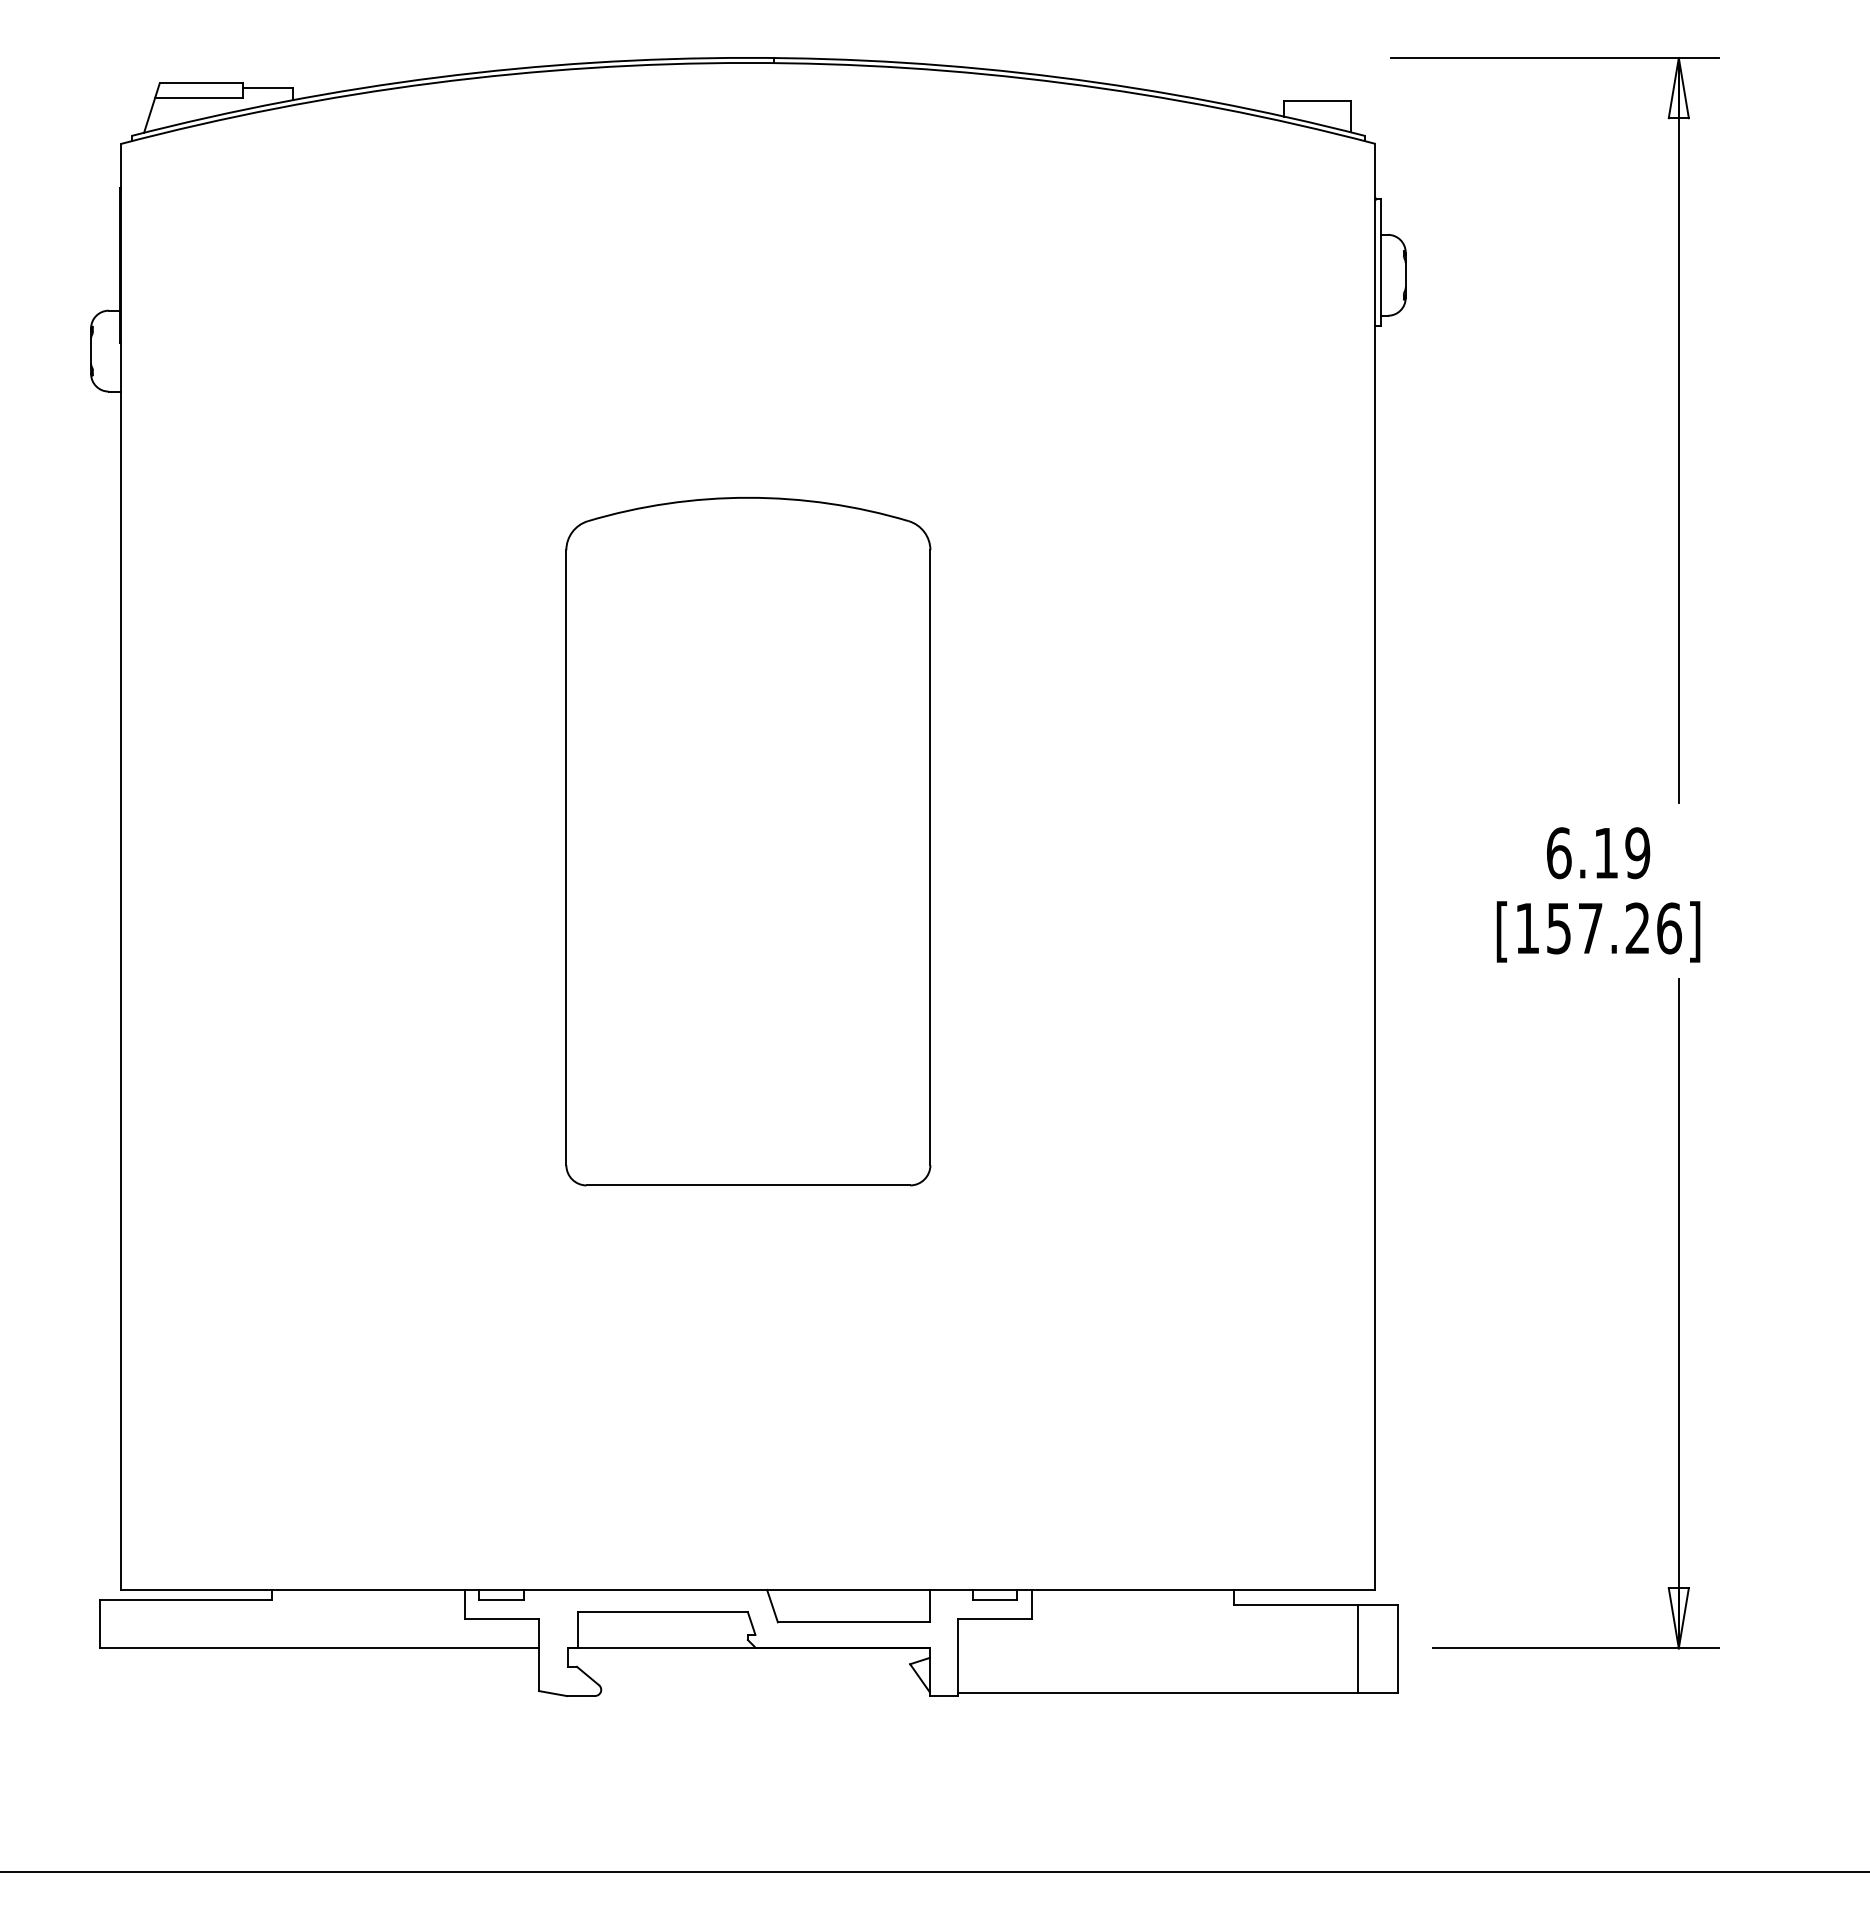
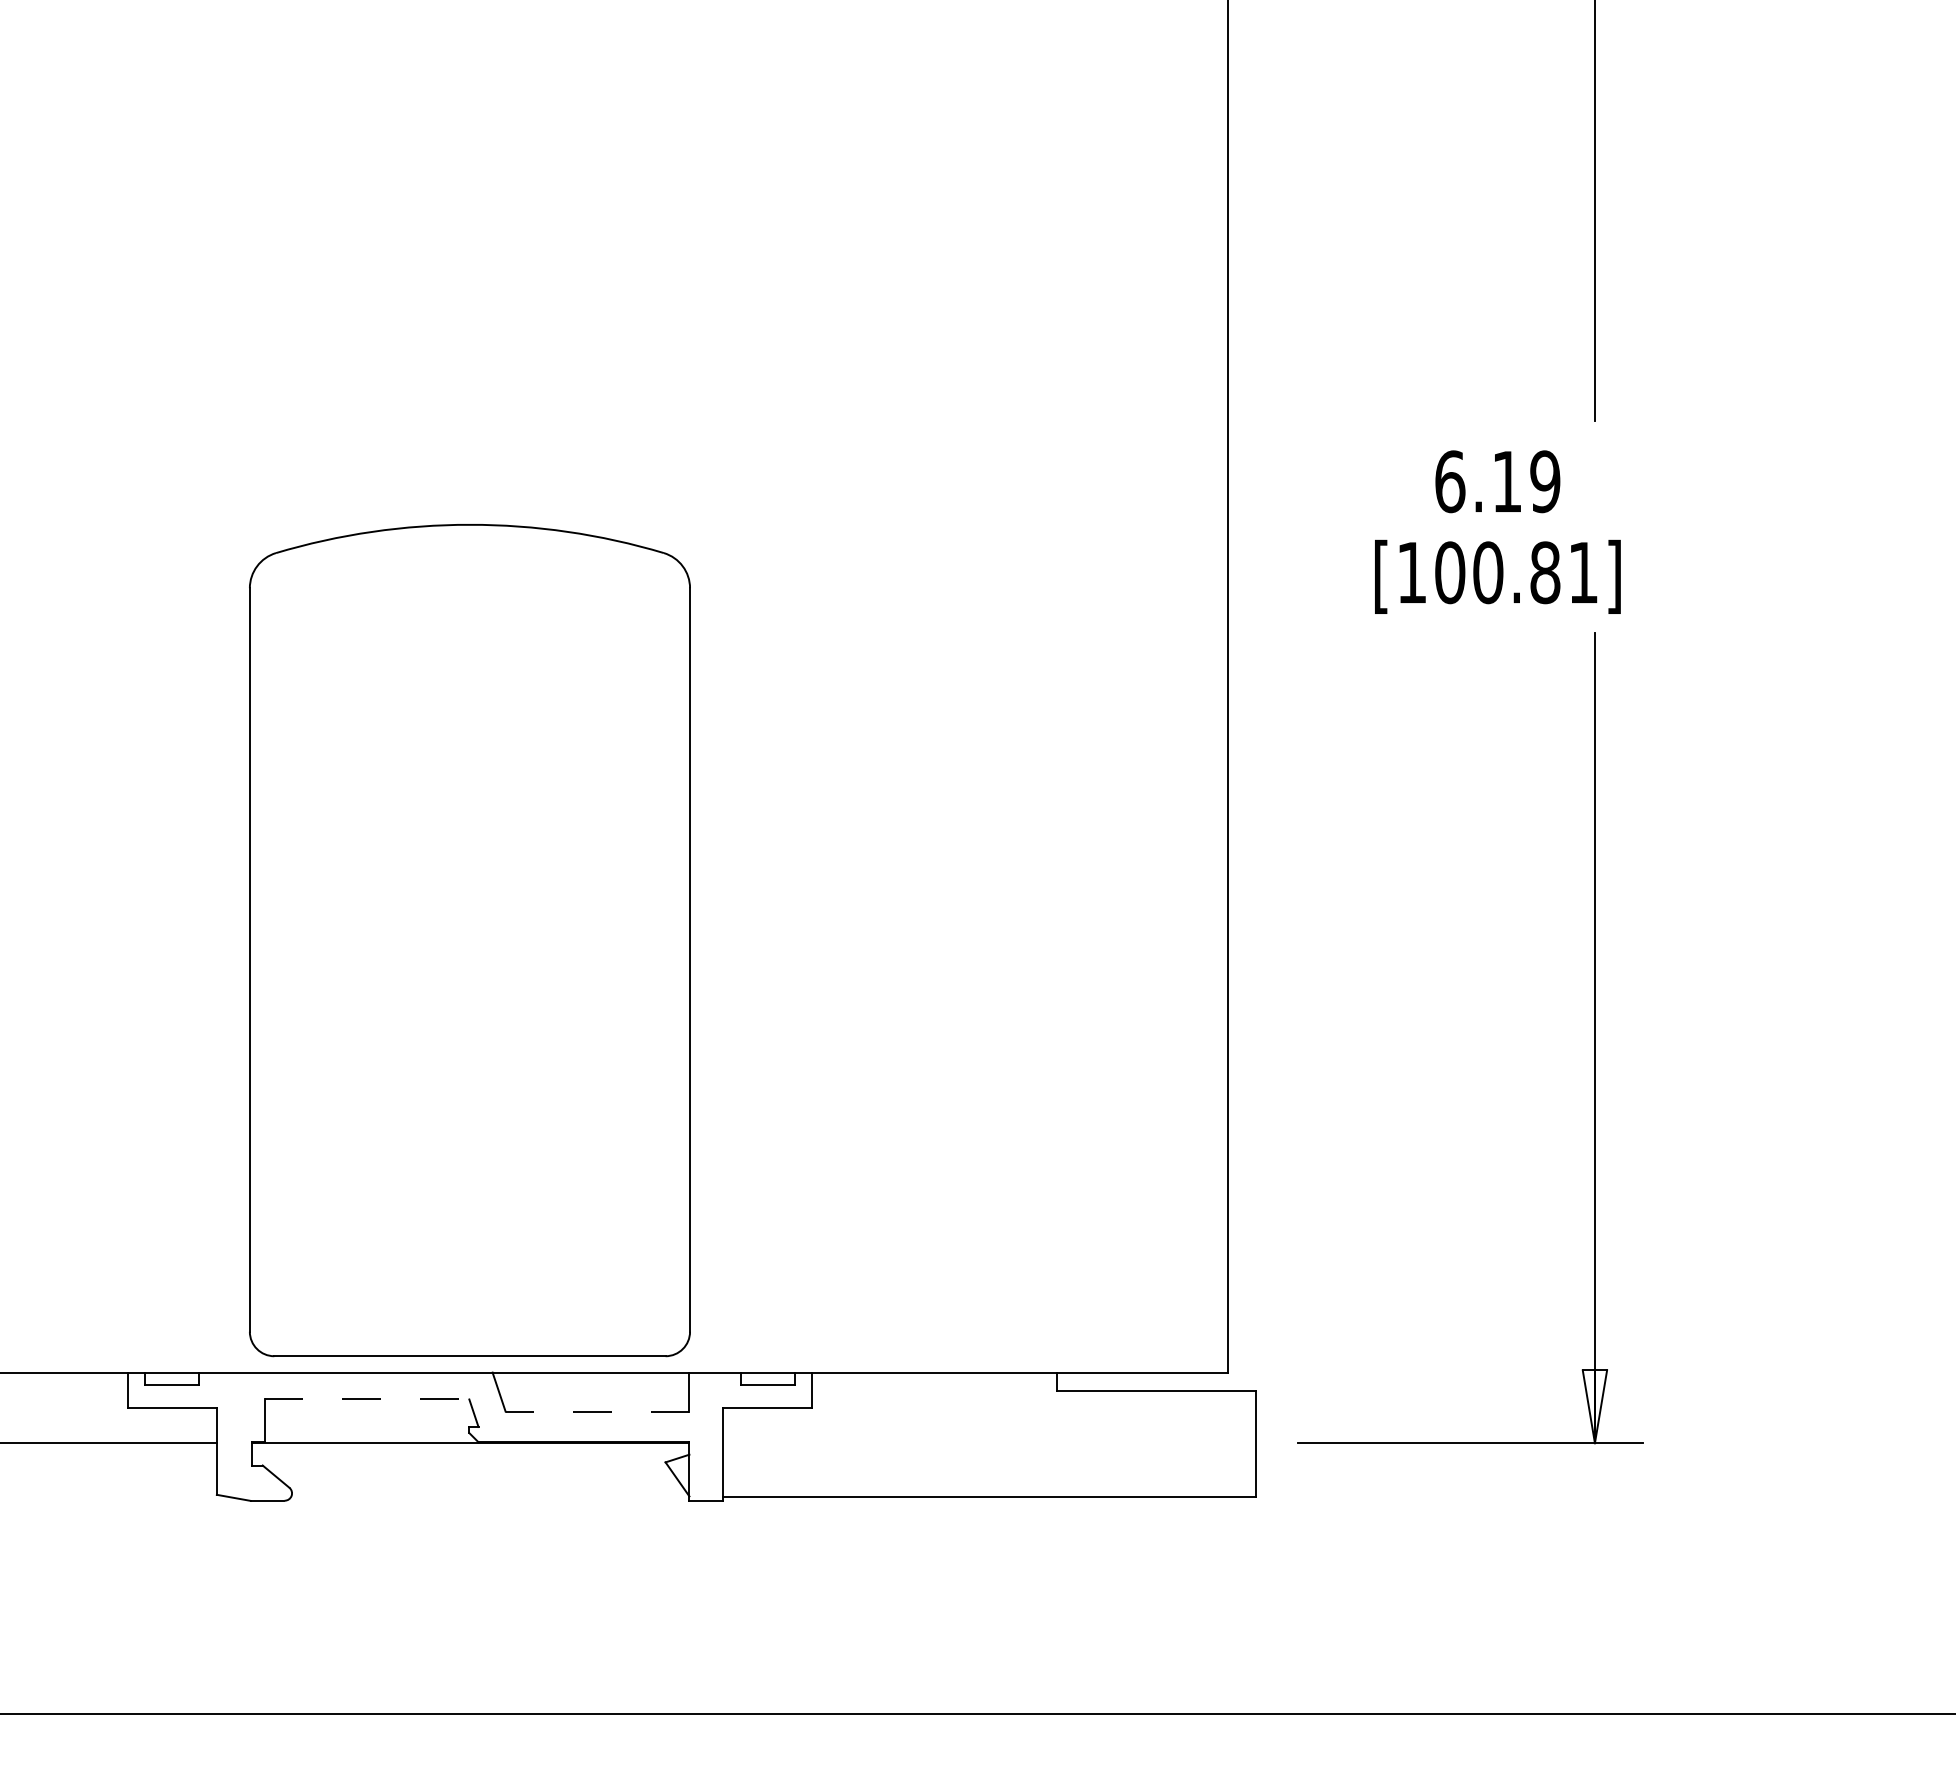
part: (748, 841) -> (470, 940), moved
text: (1613, 928) -> (1515, 572), [157.26] -> [100.81]
line: (663, 1612) -> (367, 1399), solid -> dashed
line: (853, 1622) -> (597, 1411), solid -> dashed
line: (1357, 1649) -> (1206, 1444), removed

